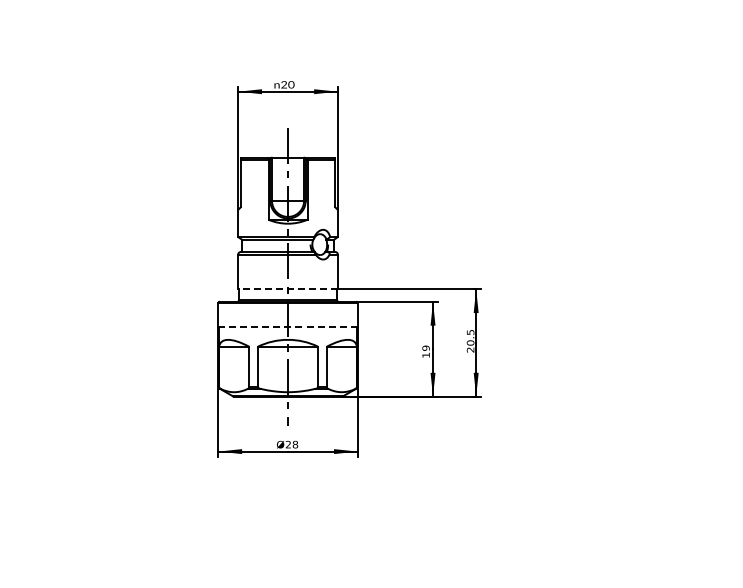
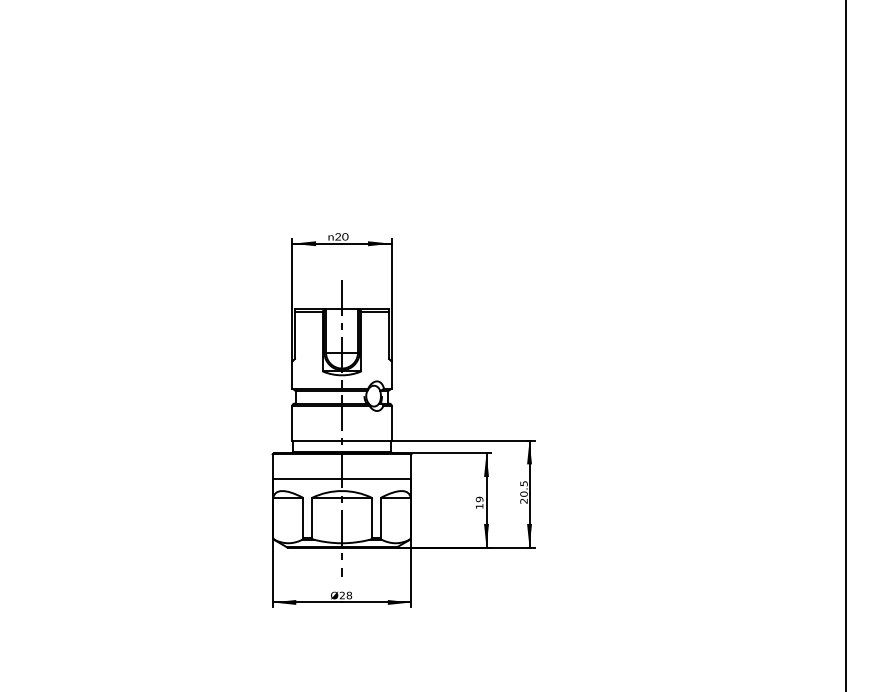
line: (288, 289) -> (342, 440), dashed -> solid
line: (287, 327) -> (341, 478), dashed -> solid

